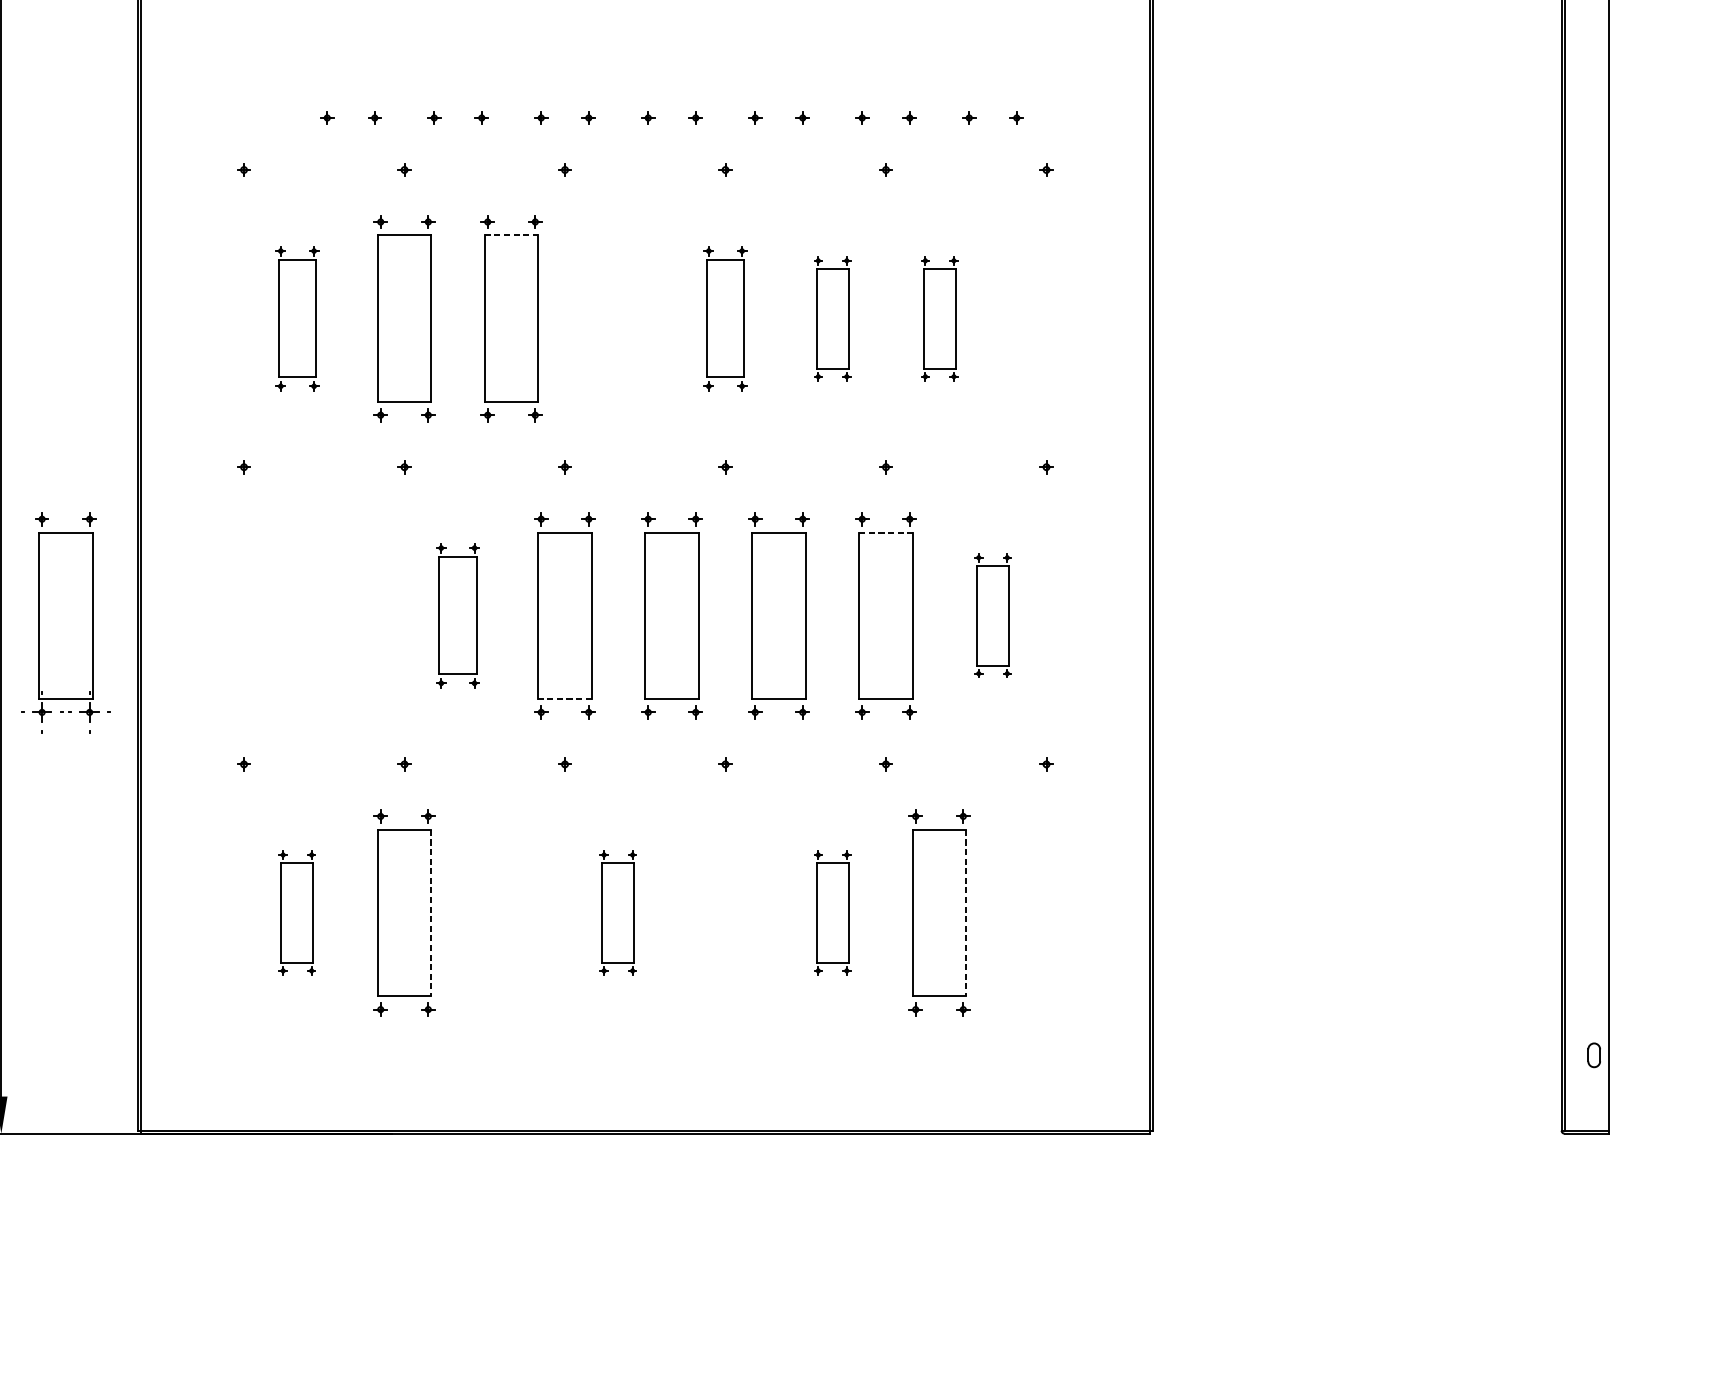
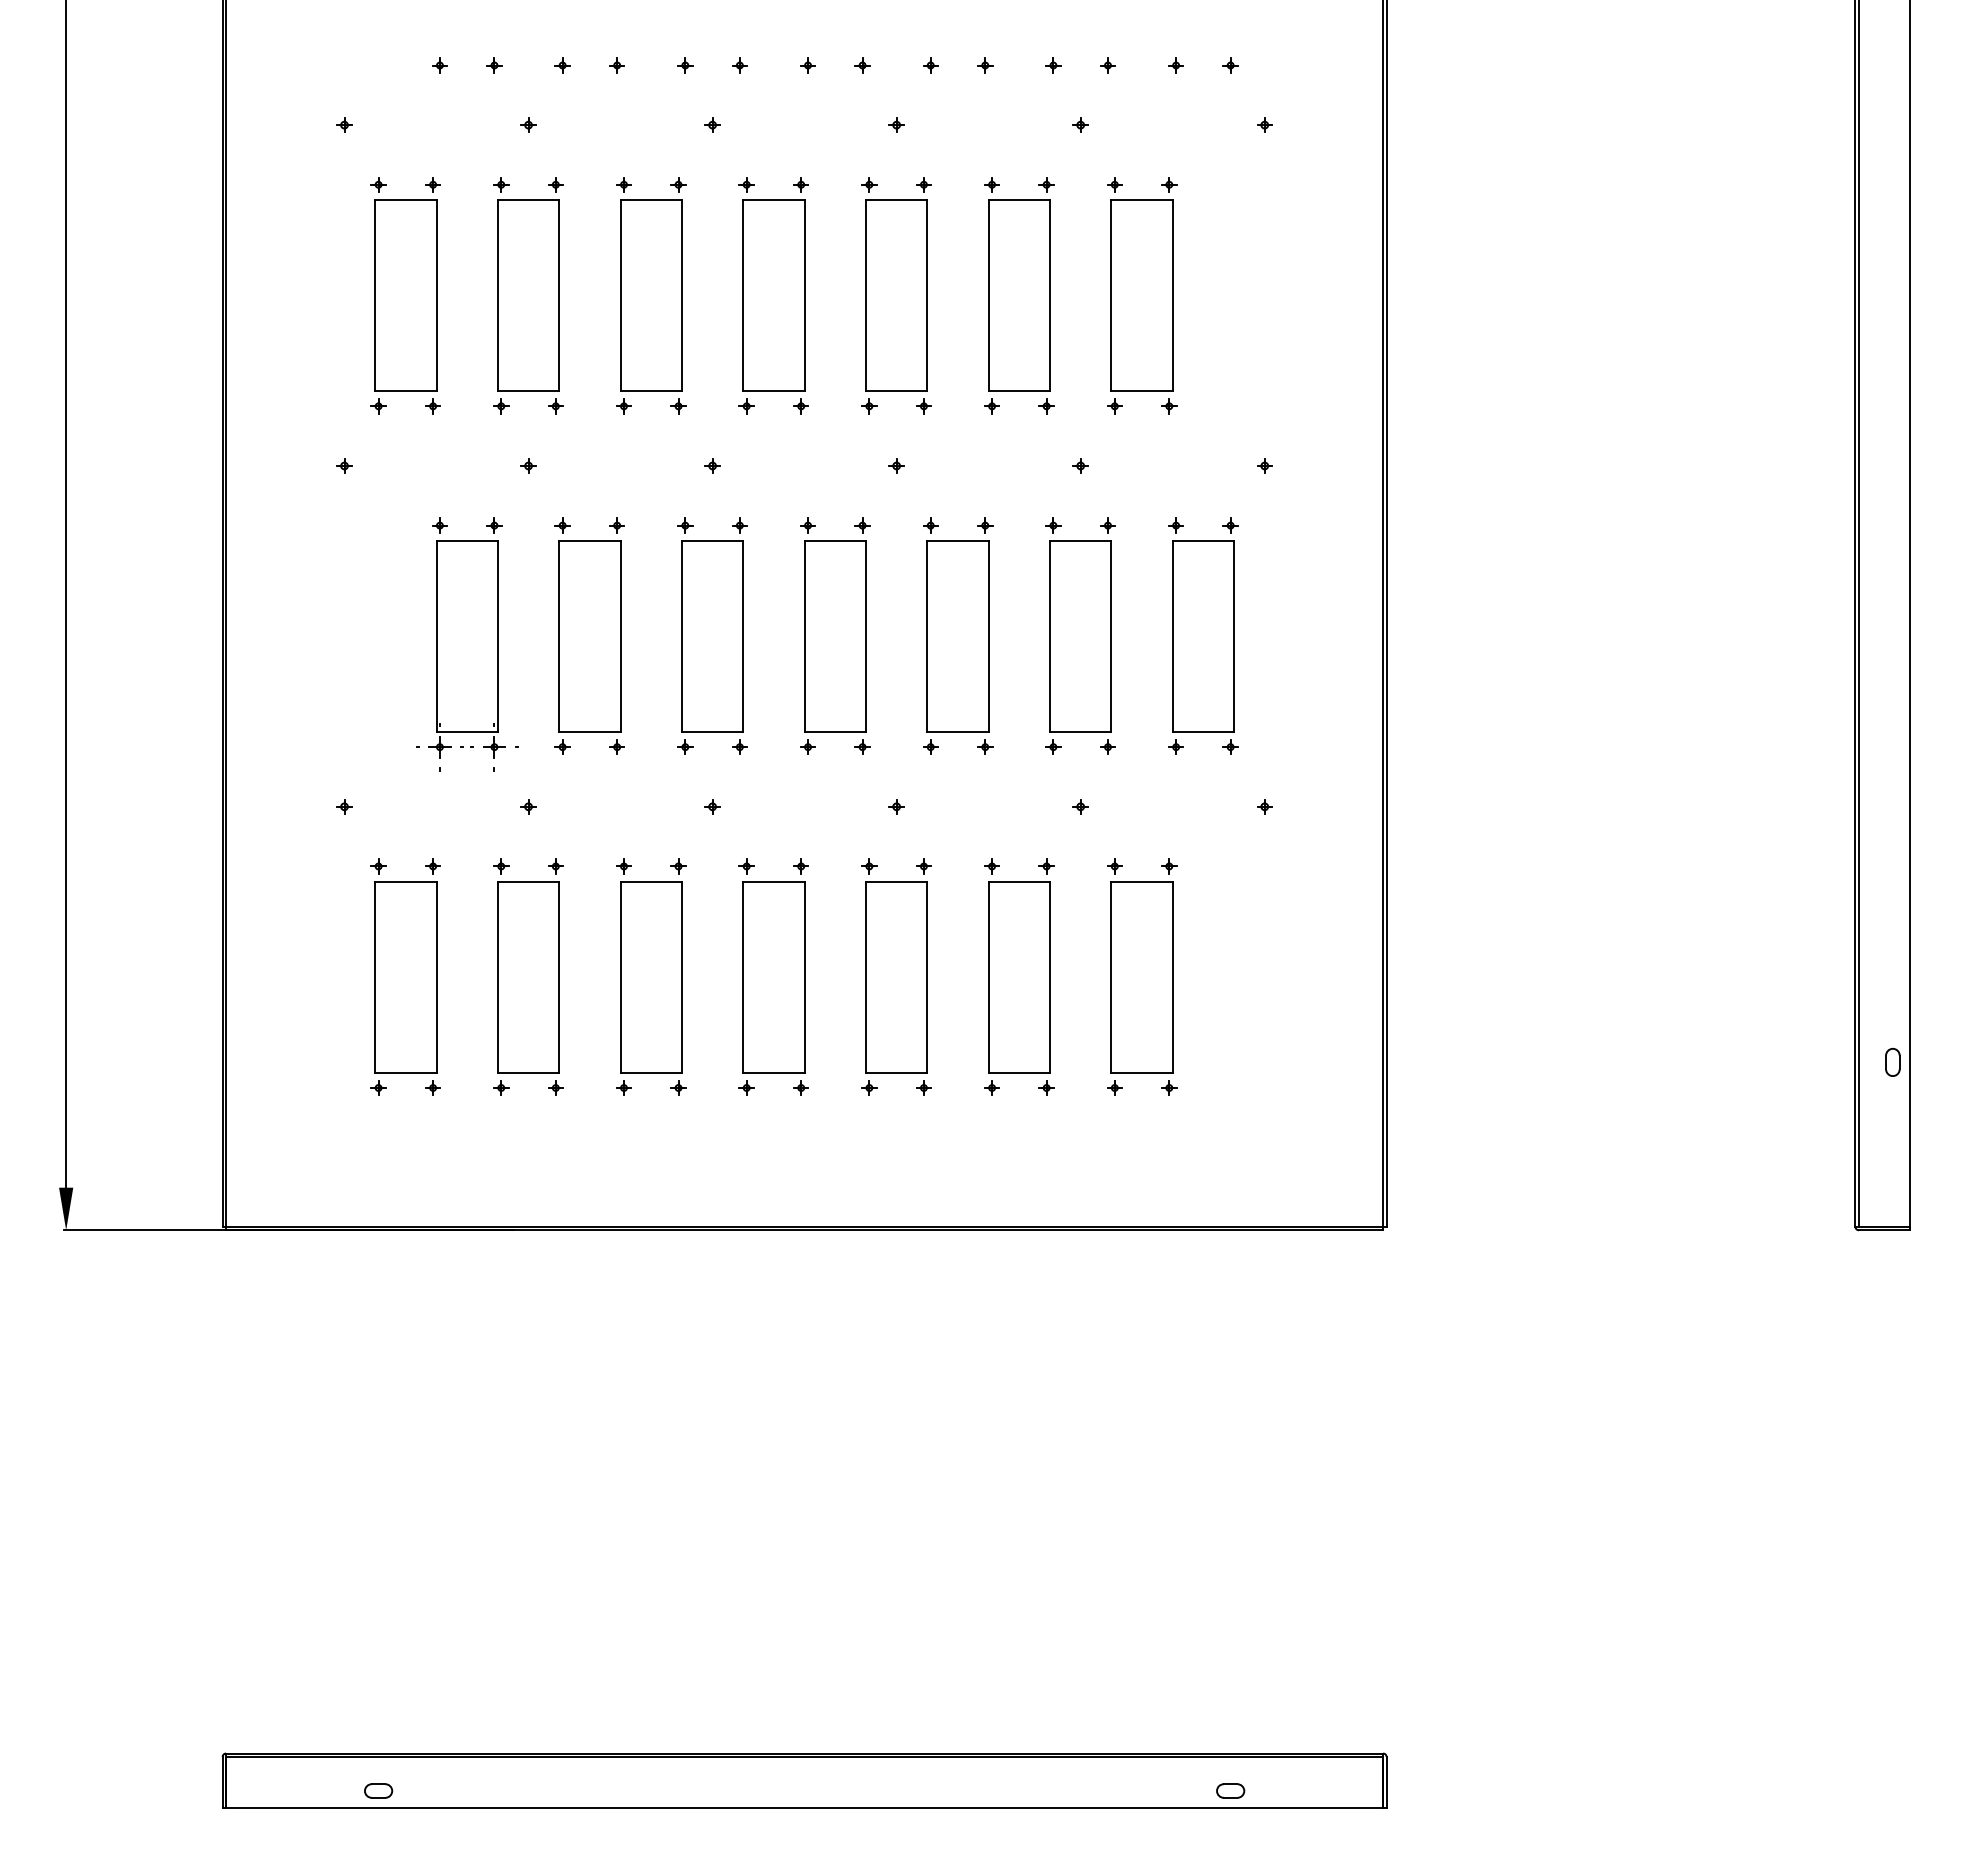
line: (511, 235) -> (651, 200), dashed -> solid
part: (297, 318) -> (405, 295), size x1.43
part: (618, 318) -> (773, 295), added
part: (725, 318) -> (896, 295), size x1.43
part: (832, 318) -> (1019, 295), size x1.67
part: (939, 318) -> (1142, 295), size x1.67
line: (885, 532) -> (1080, 540), dashed -> solid
part: (457, 615) -> (589, 635), size x1.43
part: (993, 615) -> (1203, 635), size x1.67
part: (66, 622) -> (467, 644), moved
line: (564, 698) -> (712, 731), dashed -> solid
part: (297, 912) -> (405, 976), size x1.67
part: (511, 912) -> (651, 976), added
part: (618, 912) -> (773, 976), size x1.67
part: (725, 912) -> (896, 976), added
part: (832, 912) -> (1019, 976), size x1.67
line: (431, 913) -> (559, 977), dashed -> solid
line: (966, 913) -> (1172, 977), dashed -> solid
part: (1593, 1054) -> (1892, 1061), moved

